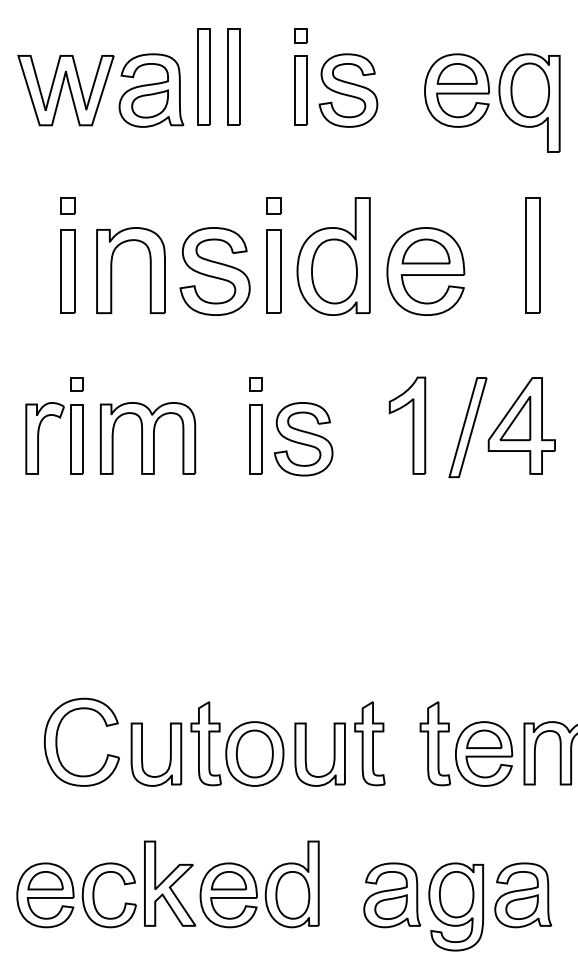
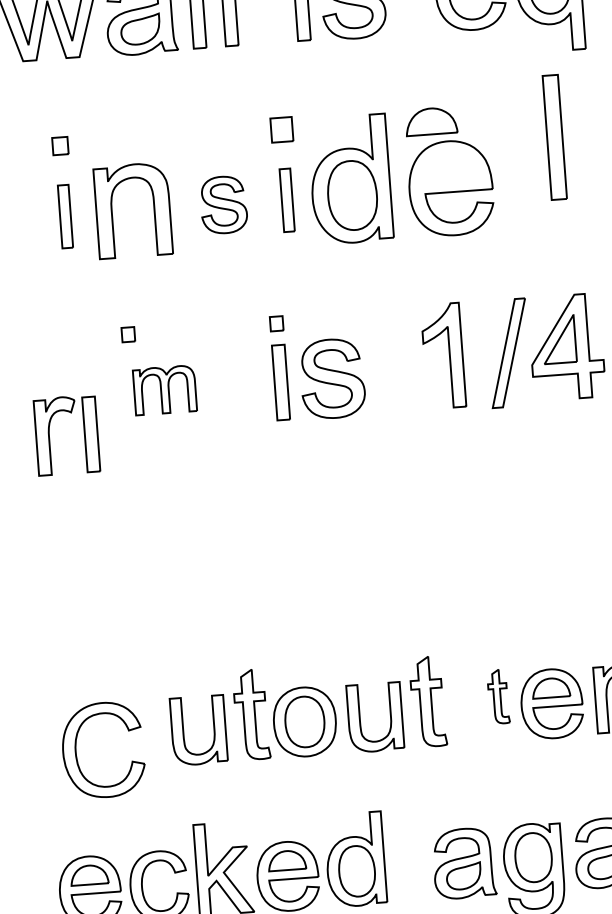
part: (273, 205) -> (281, 129), size x1.4
part: (425, 251) -> (430, 121), moved
part: (532, 255) -> (554, 137), moved
part: (67, 271) -> (64, 216), size x0.7
part: (214, 271) -> (223, 205), size x0.6
part: (273, 271) -> (286, 200), size x0.7
part: (76, 384) -> (127, 334), moved
part: (39, 434) -> (50, 432), moved
part: (148, 438) -> (165, 390), size x0.6
part: (57, 741) -> (76, 751), moved
part: (434, 743) -> (497, 696), size x0.6

